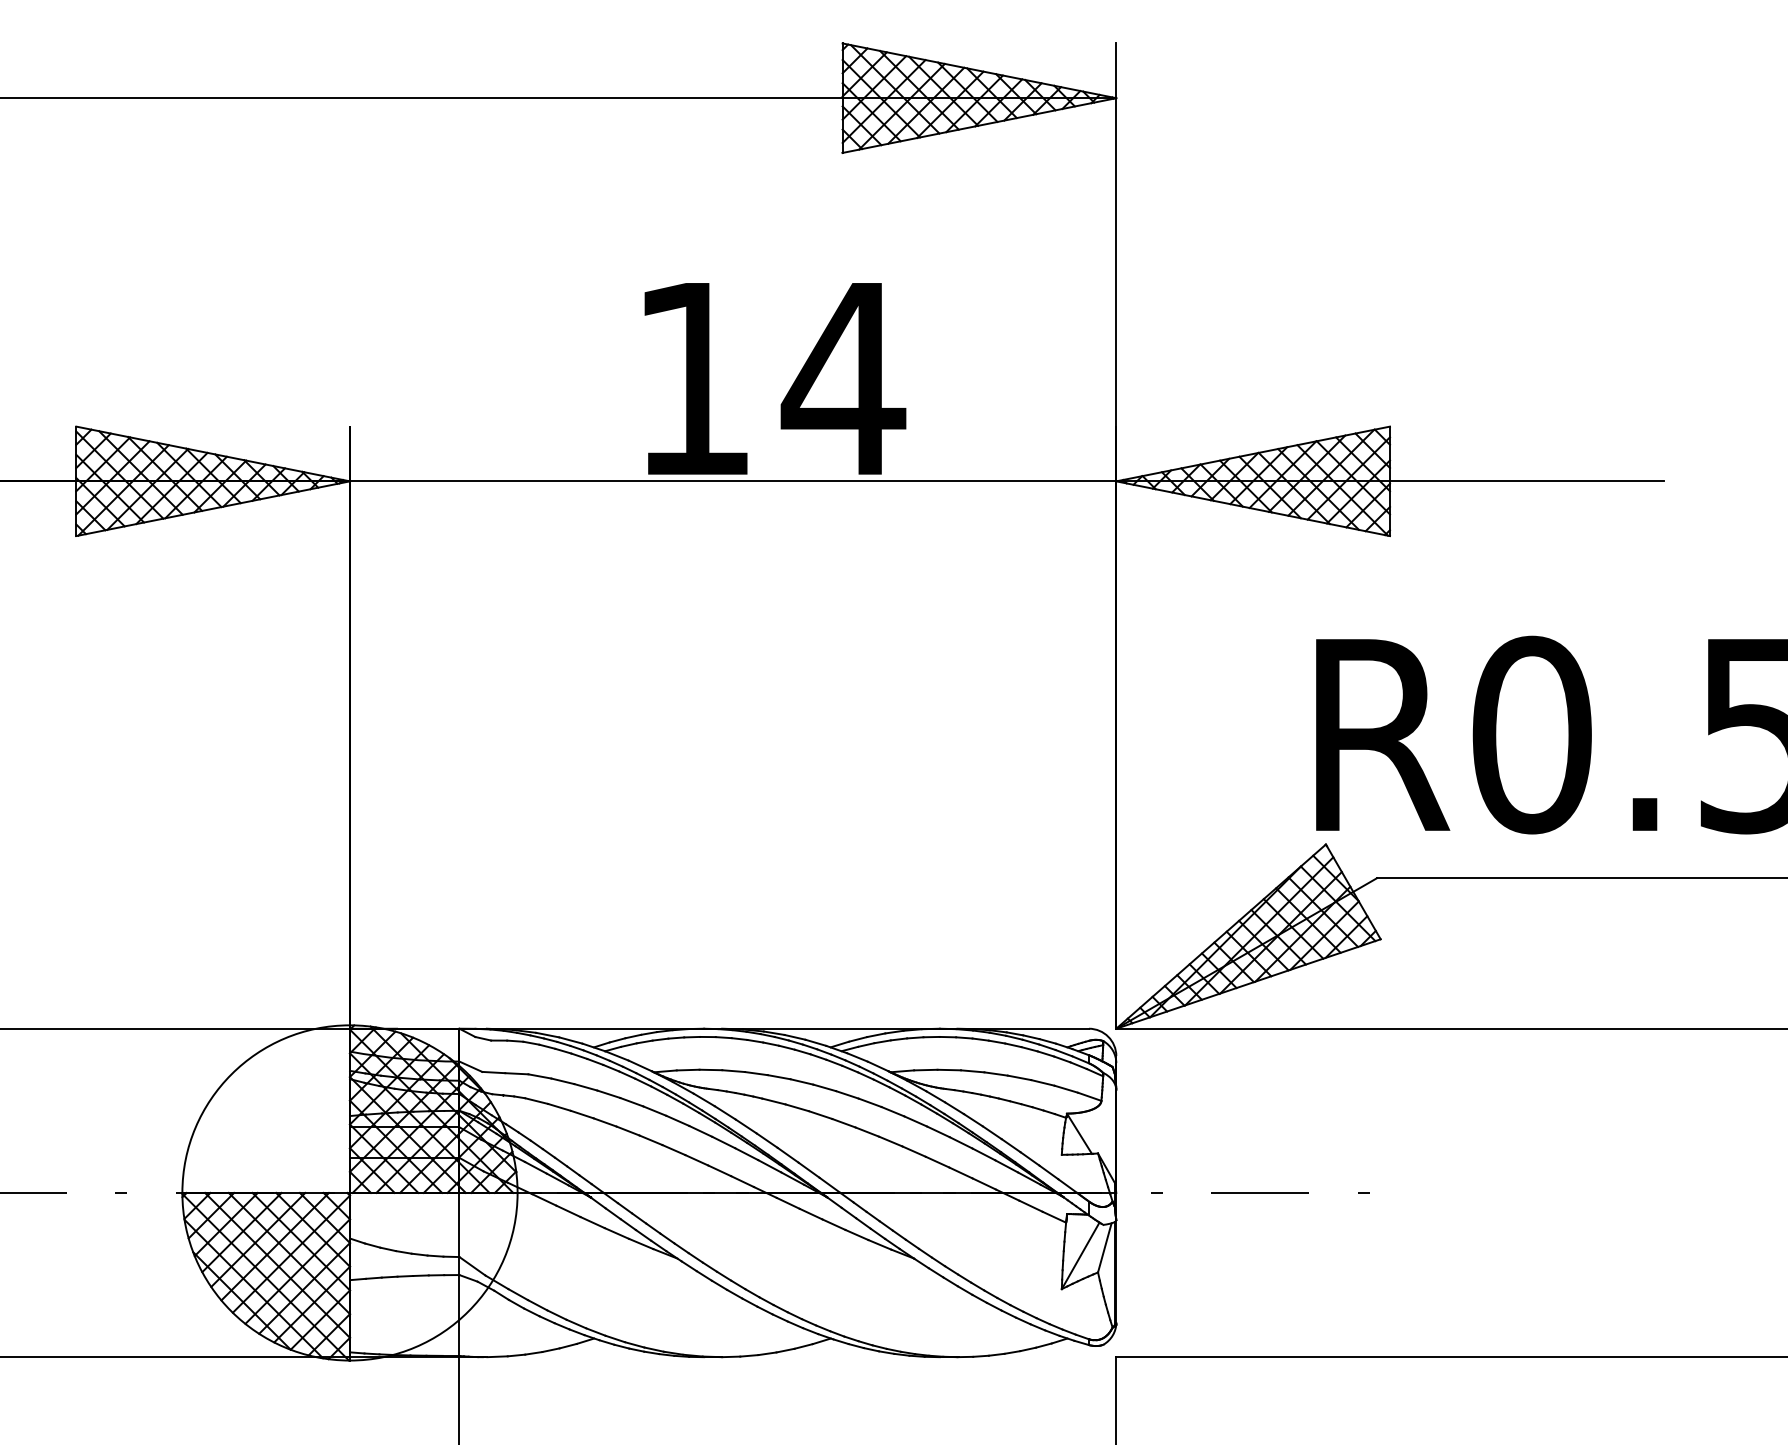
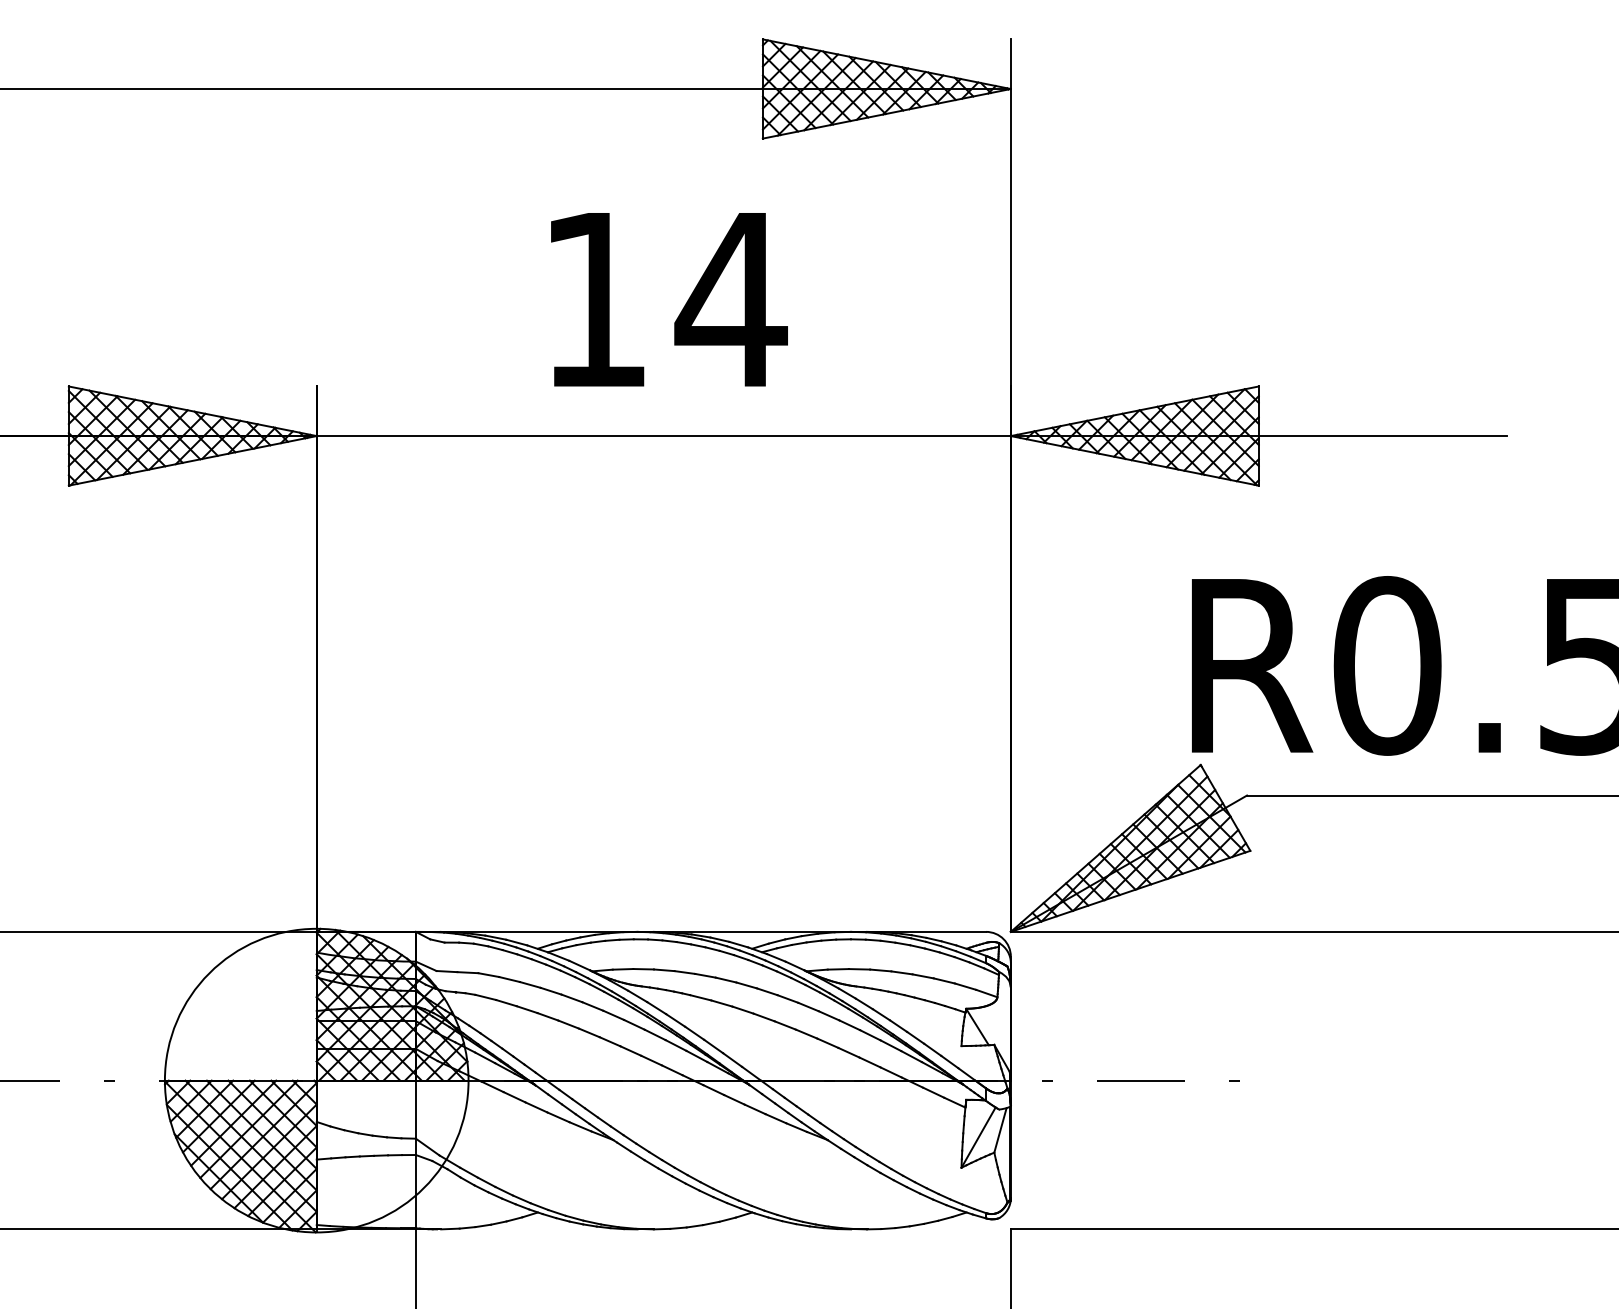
text: (775, 378) -> (669, 299), moved

